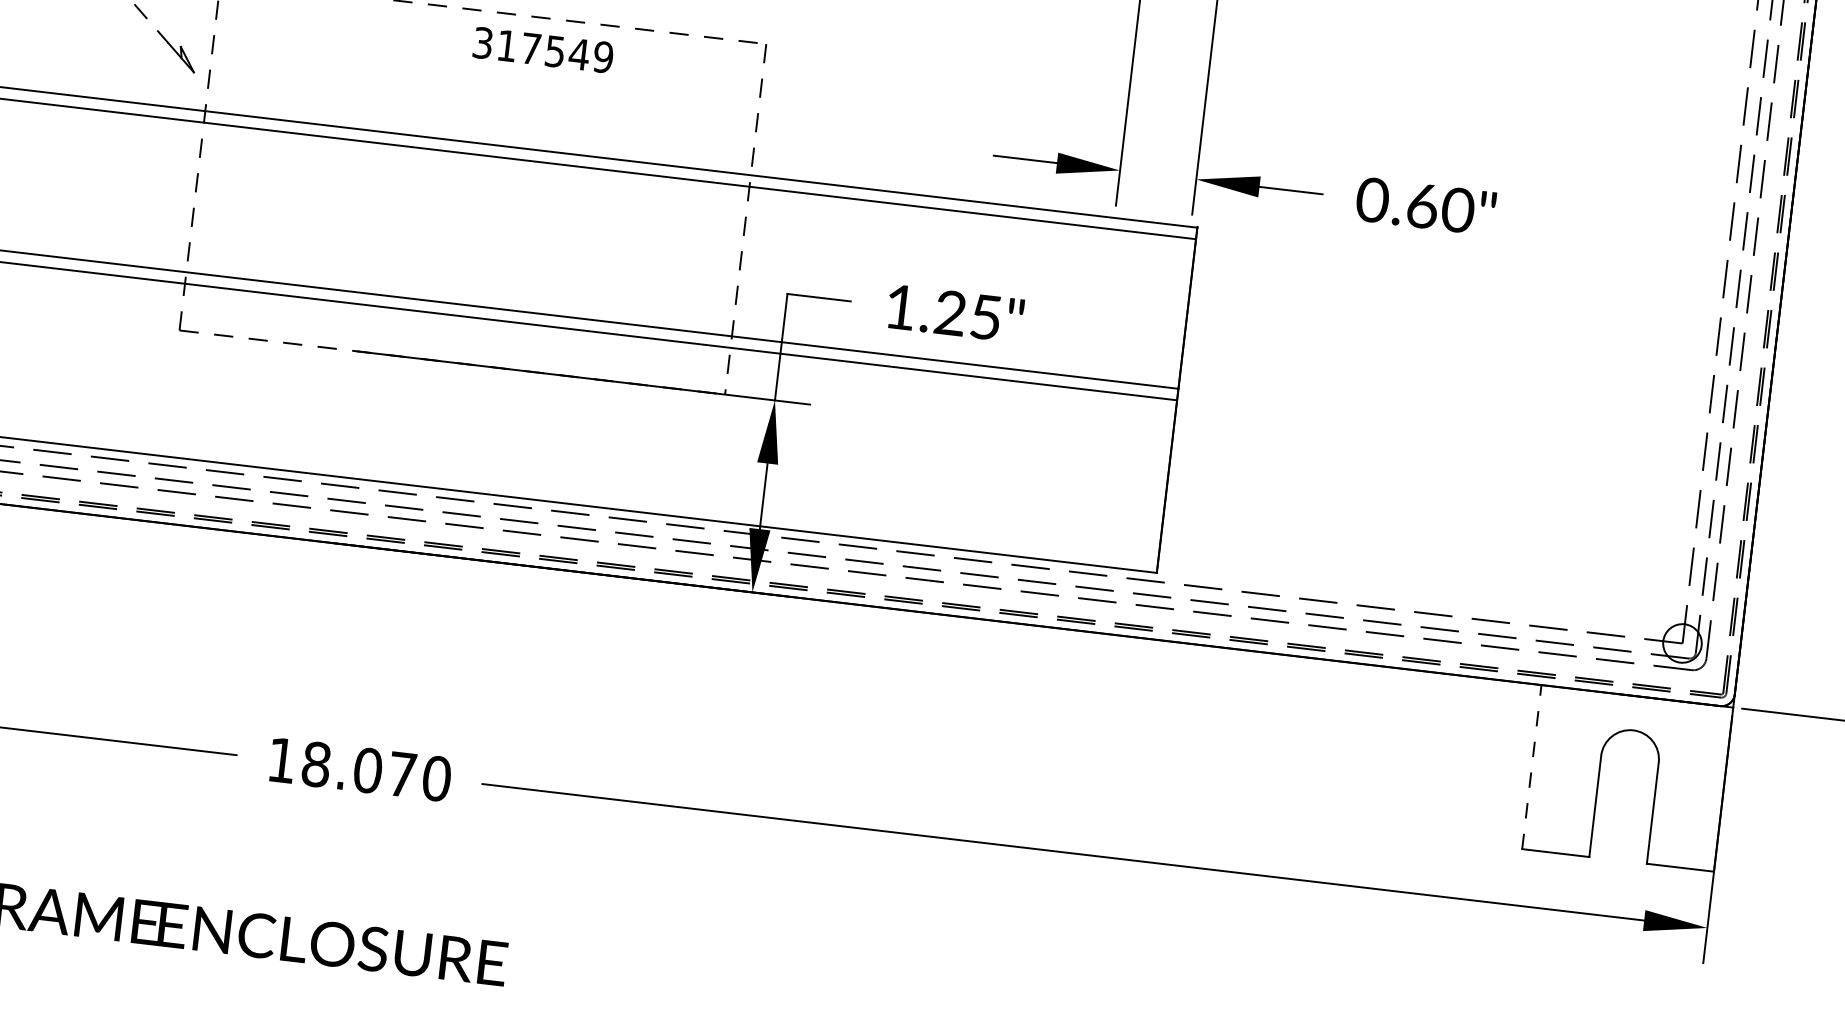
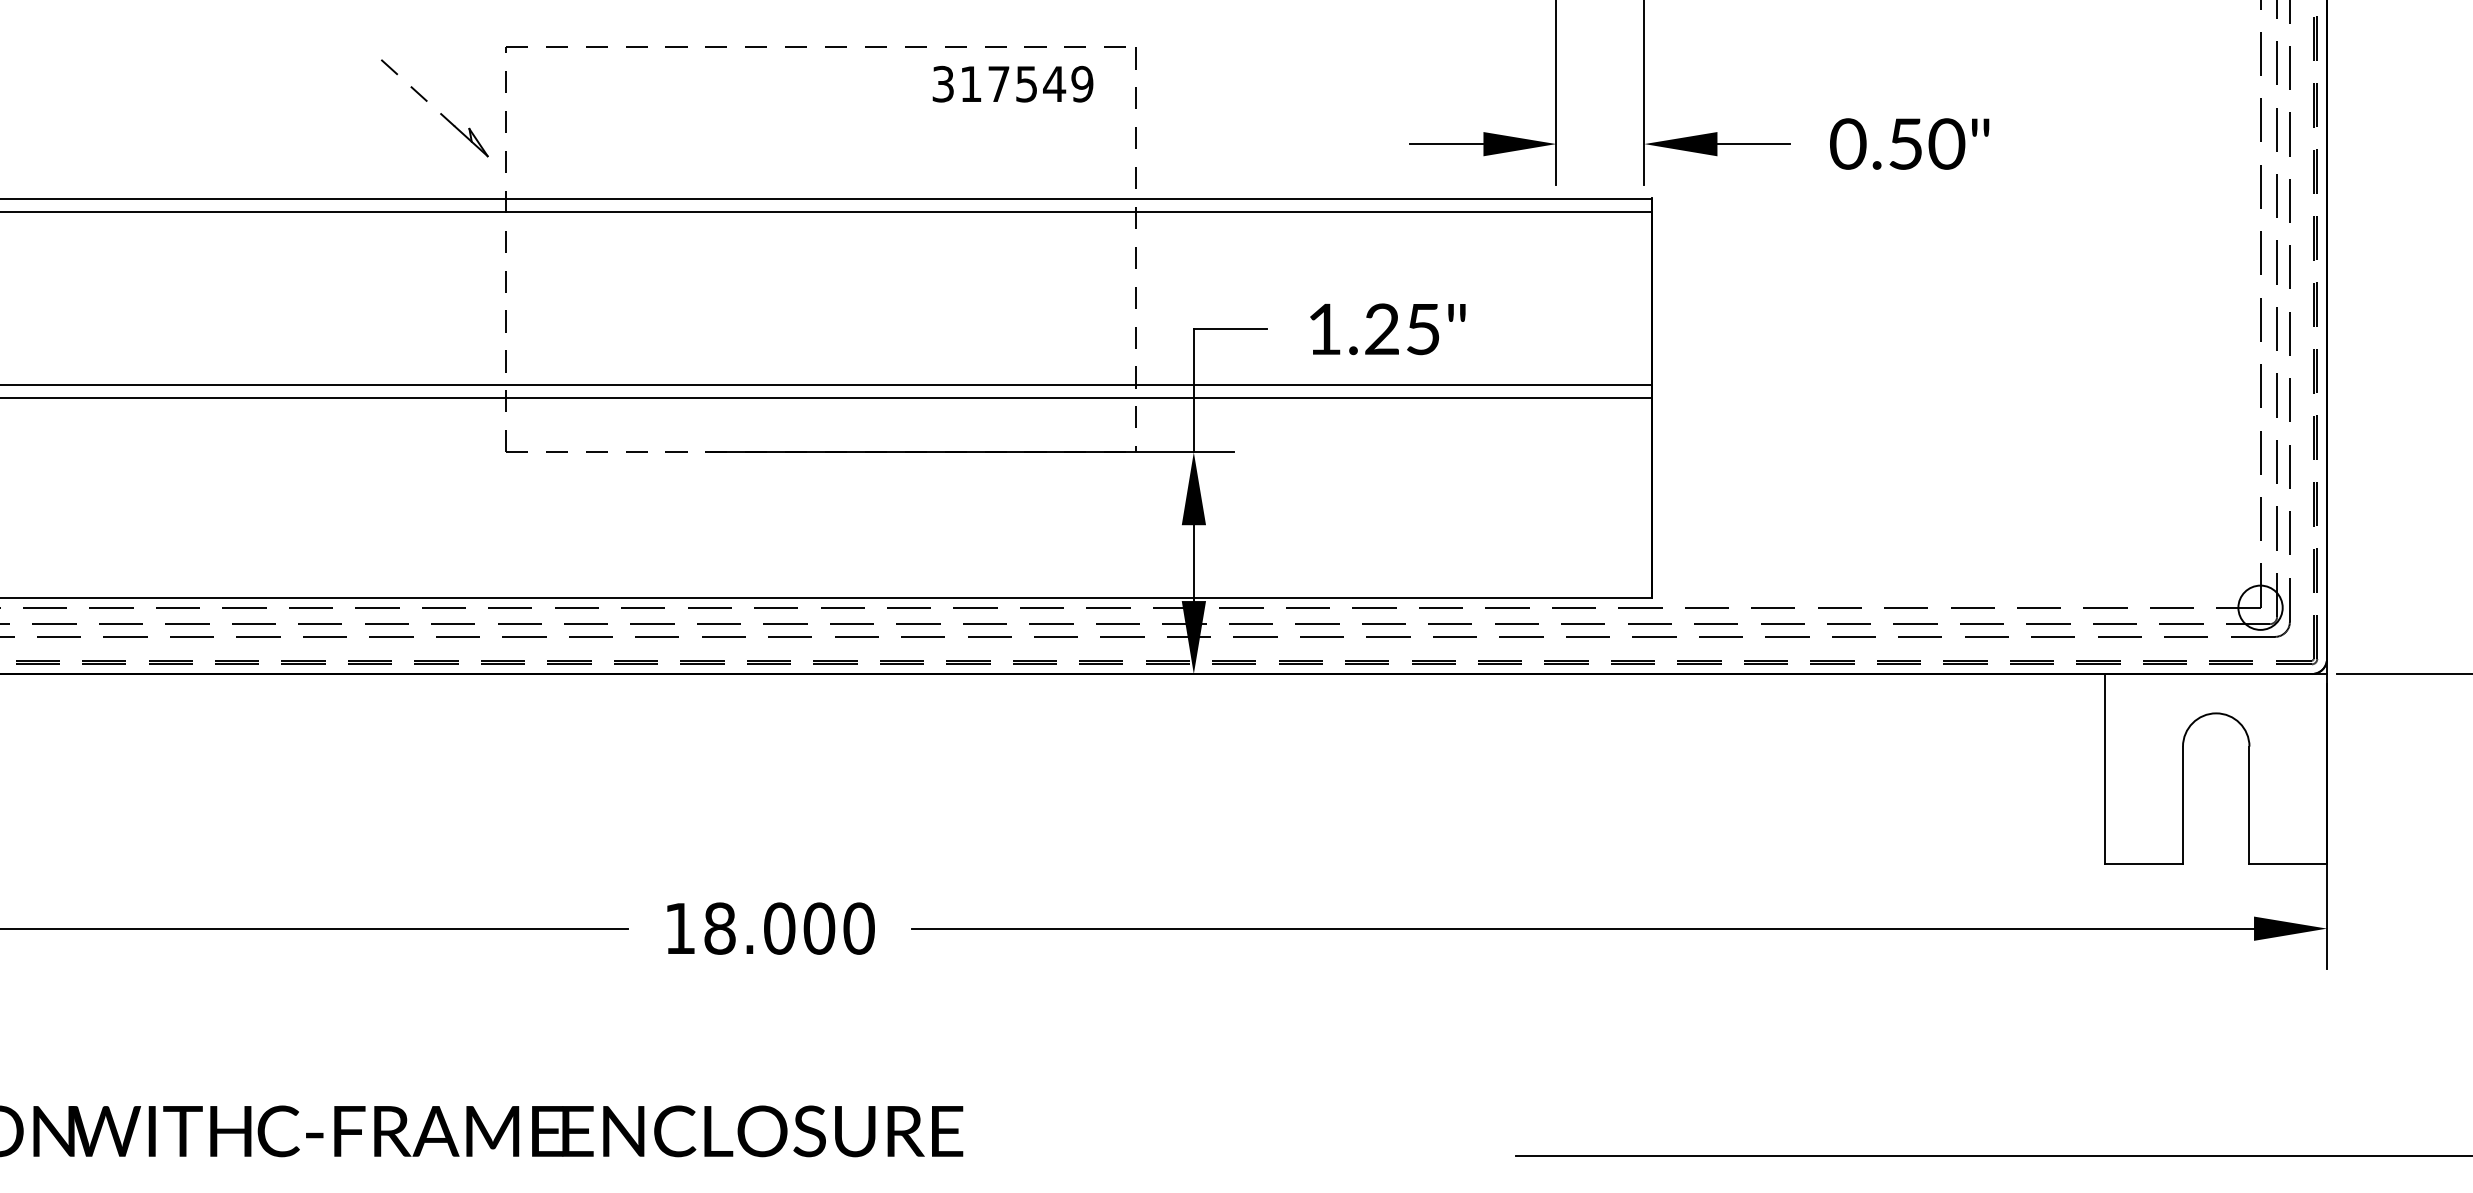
text: (543, 49) -> (1012, 83), moved
text: (1423, 205) -> (1906, 143), 0.60" -> 0.50"
line: (1531, 766) -> (2105, 768), dashed -> solid
text: (402, 774) -> (819, 928), 18.070 -> 18.000

